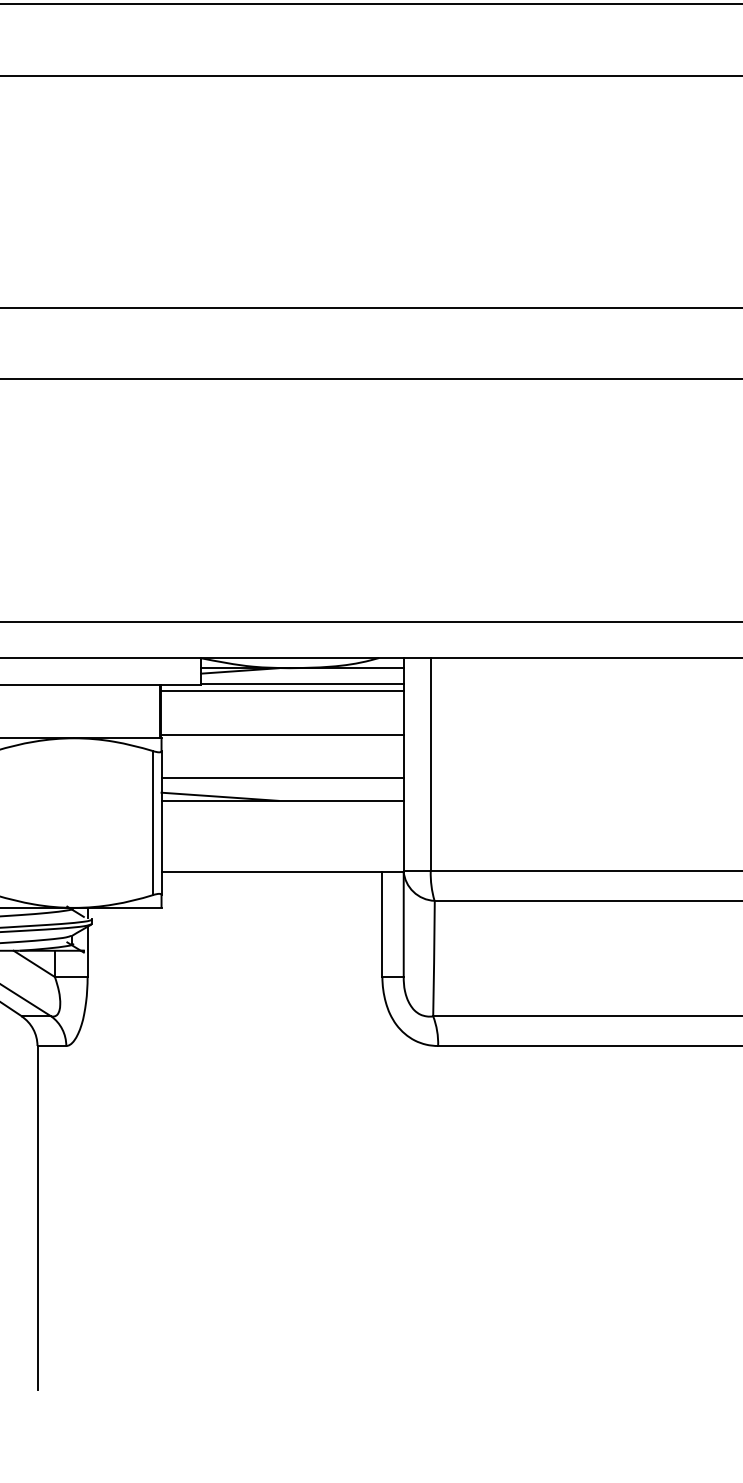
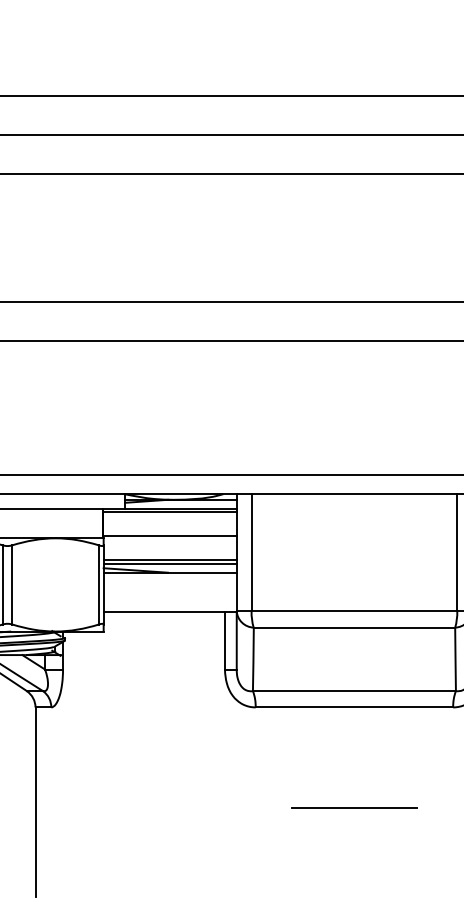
line: (281, 785) -> (169, 564), added
line: (618, 1229) -> (354, 808), added

